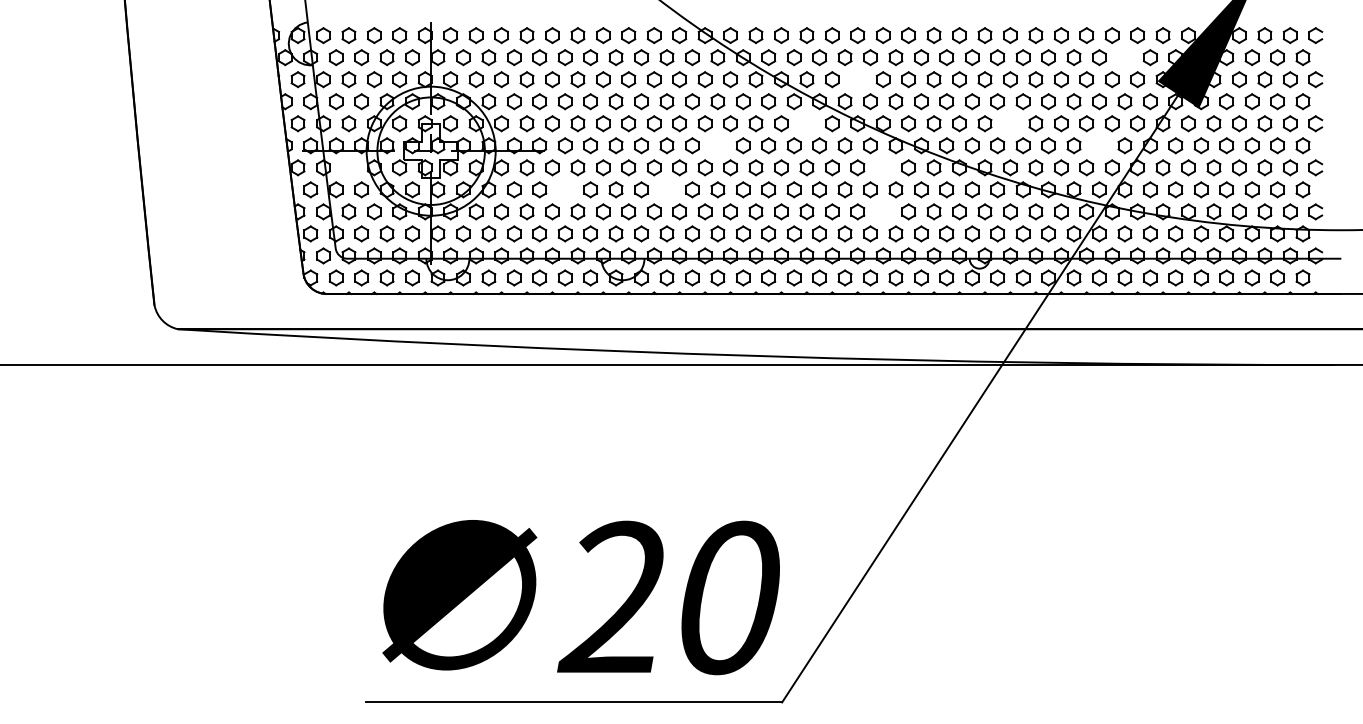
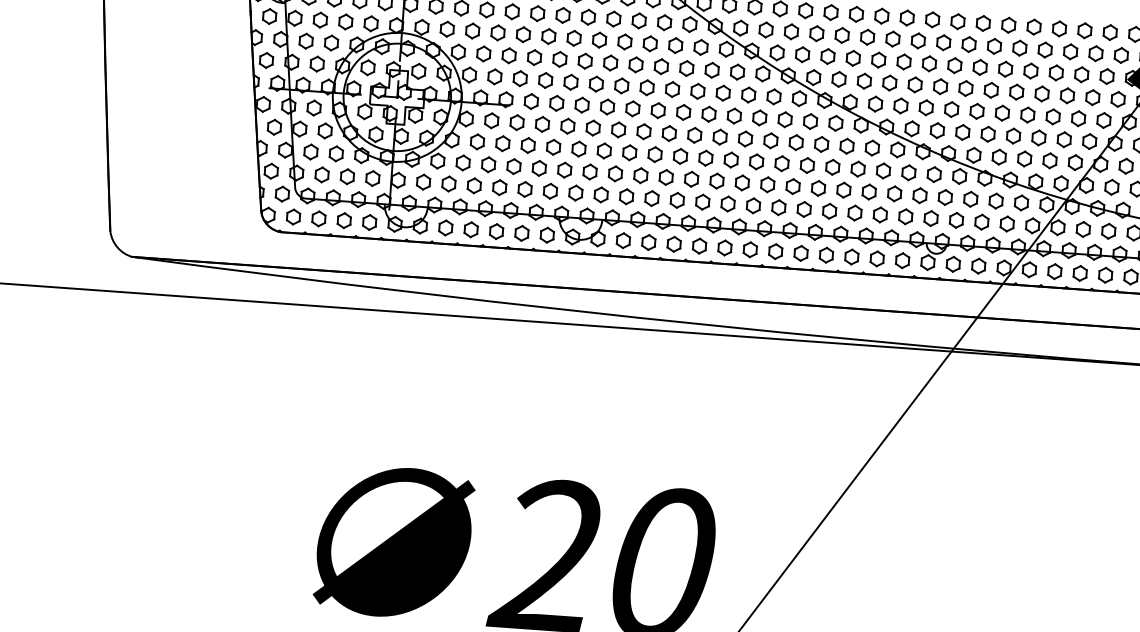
part: (1124, 57) -> (1095, 53), added
part: (857, 79) -> (827, 56), added
part: (806, 123) -> (773, 96), added
part: (1010, 123) -> (977, 111), added
part: (717, 145) -> (683, 112), added
part: (1099, 145) -> (1064, 139), added
part: (348, 167) -> (313, 107), added
part: (882, 167) -> (846, 145), added
part: (564, 189) -> (527, 145), added
part: (666, 189) -> (629, 152), added
part: (882, 211) -> (843, 189), added

